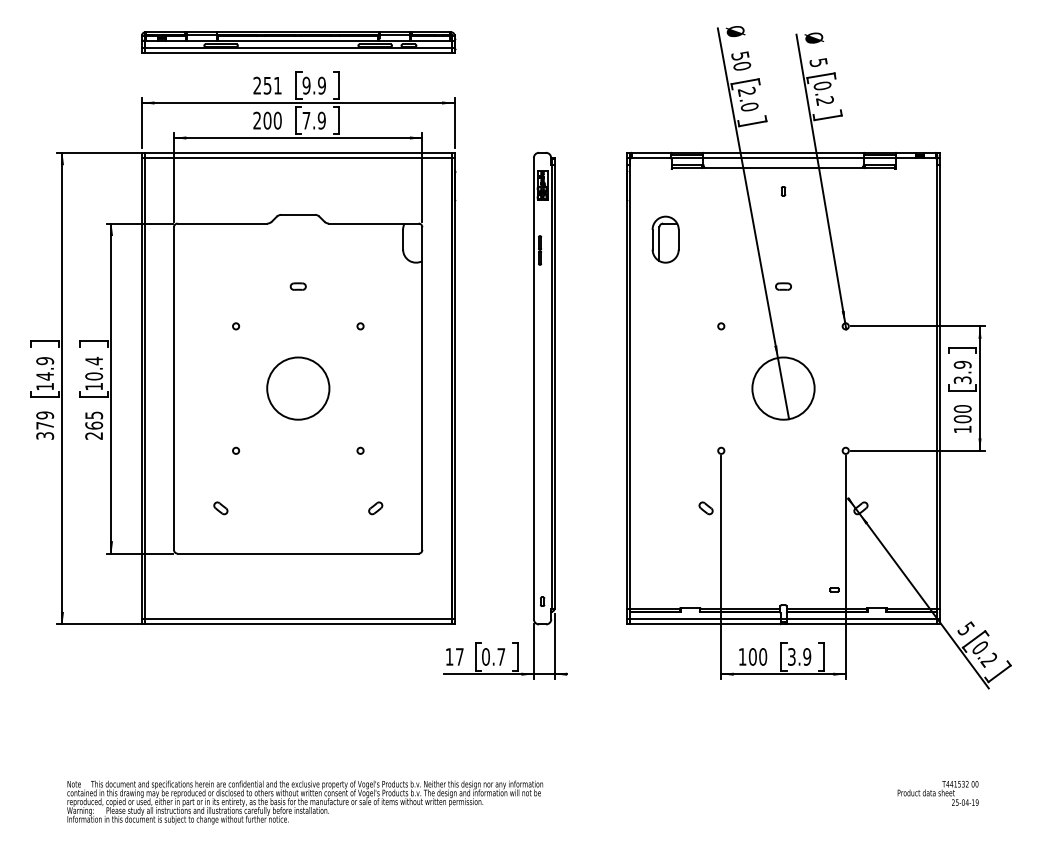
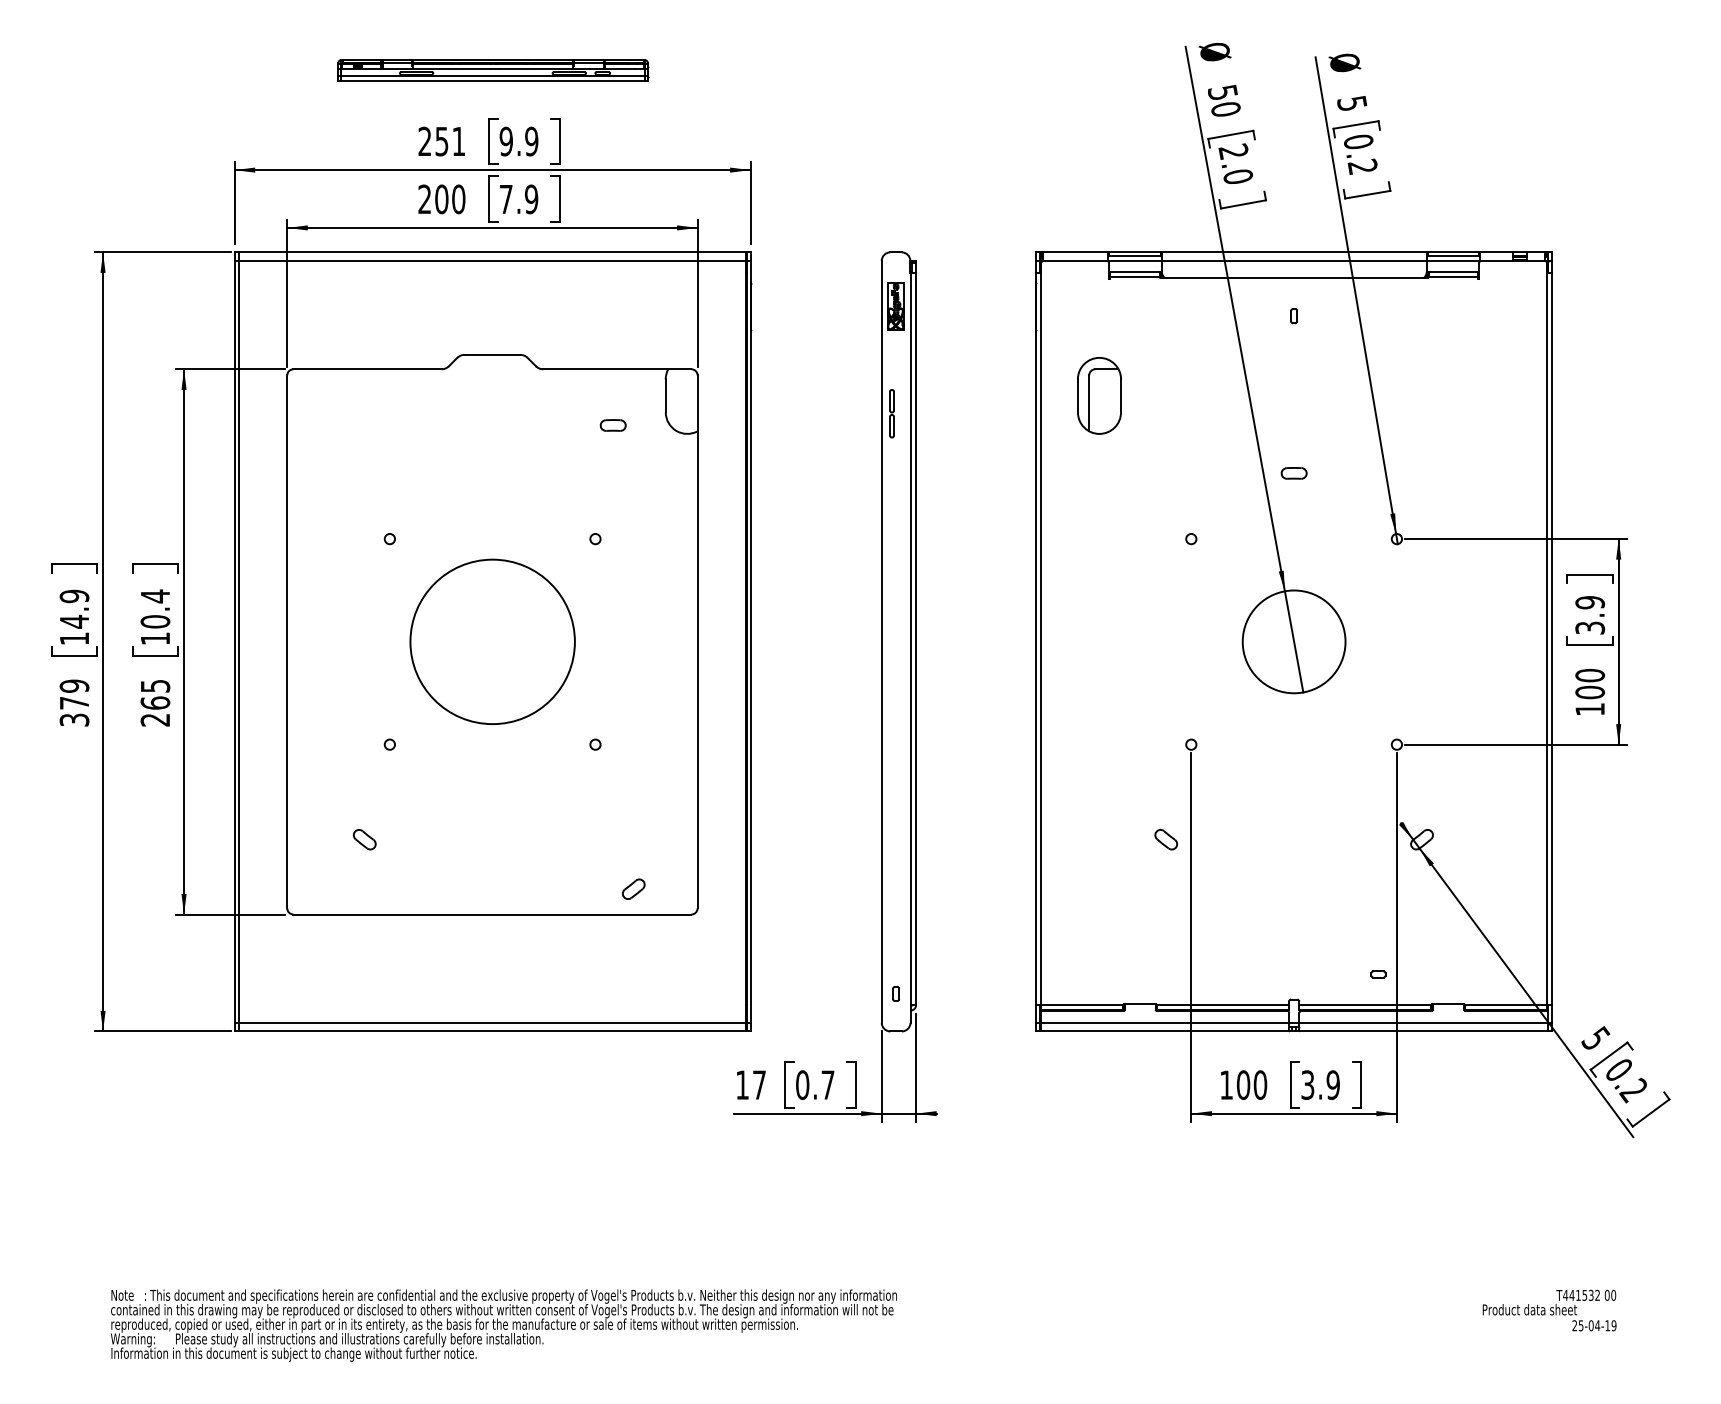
part: (298, 42) -> (492, 70), size x0.6
part: (297, 286) -> (611, 425), moved
circle: (298, 388) -> (492, 641), size x1.6
part: (375, 508) -> (633, 889), moved

